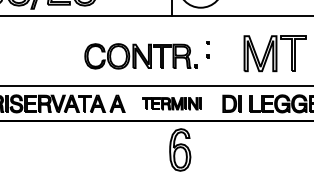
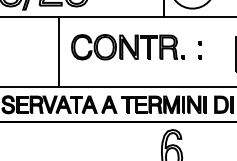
line: (67, 51) -> (59, 52), added
part: (140, 56) -> (127, 47), moved
part: (171, 103) -> (163, 104), size x1.43

